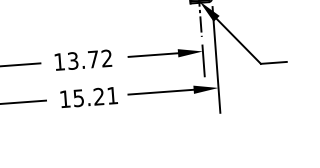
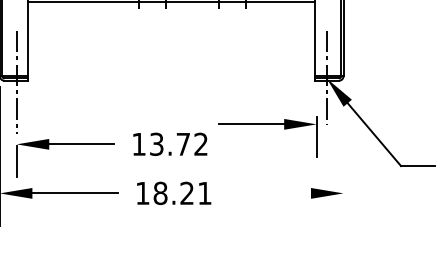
part: (165, 54) -> (267, 124), moved
line: (216, 59) -> (343, 156), removed
line: (161, 92) -> (268, 193), removed
text: (78, 98) -> (160, 193), 15.21 -> 18.21

